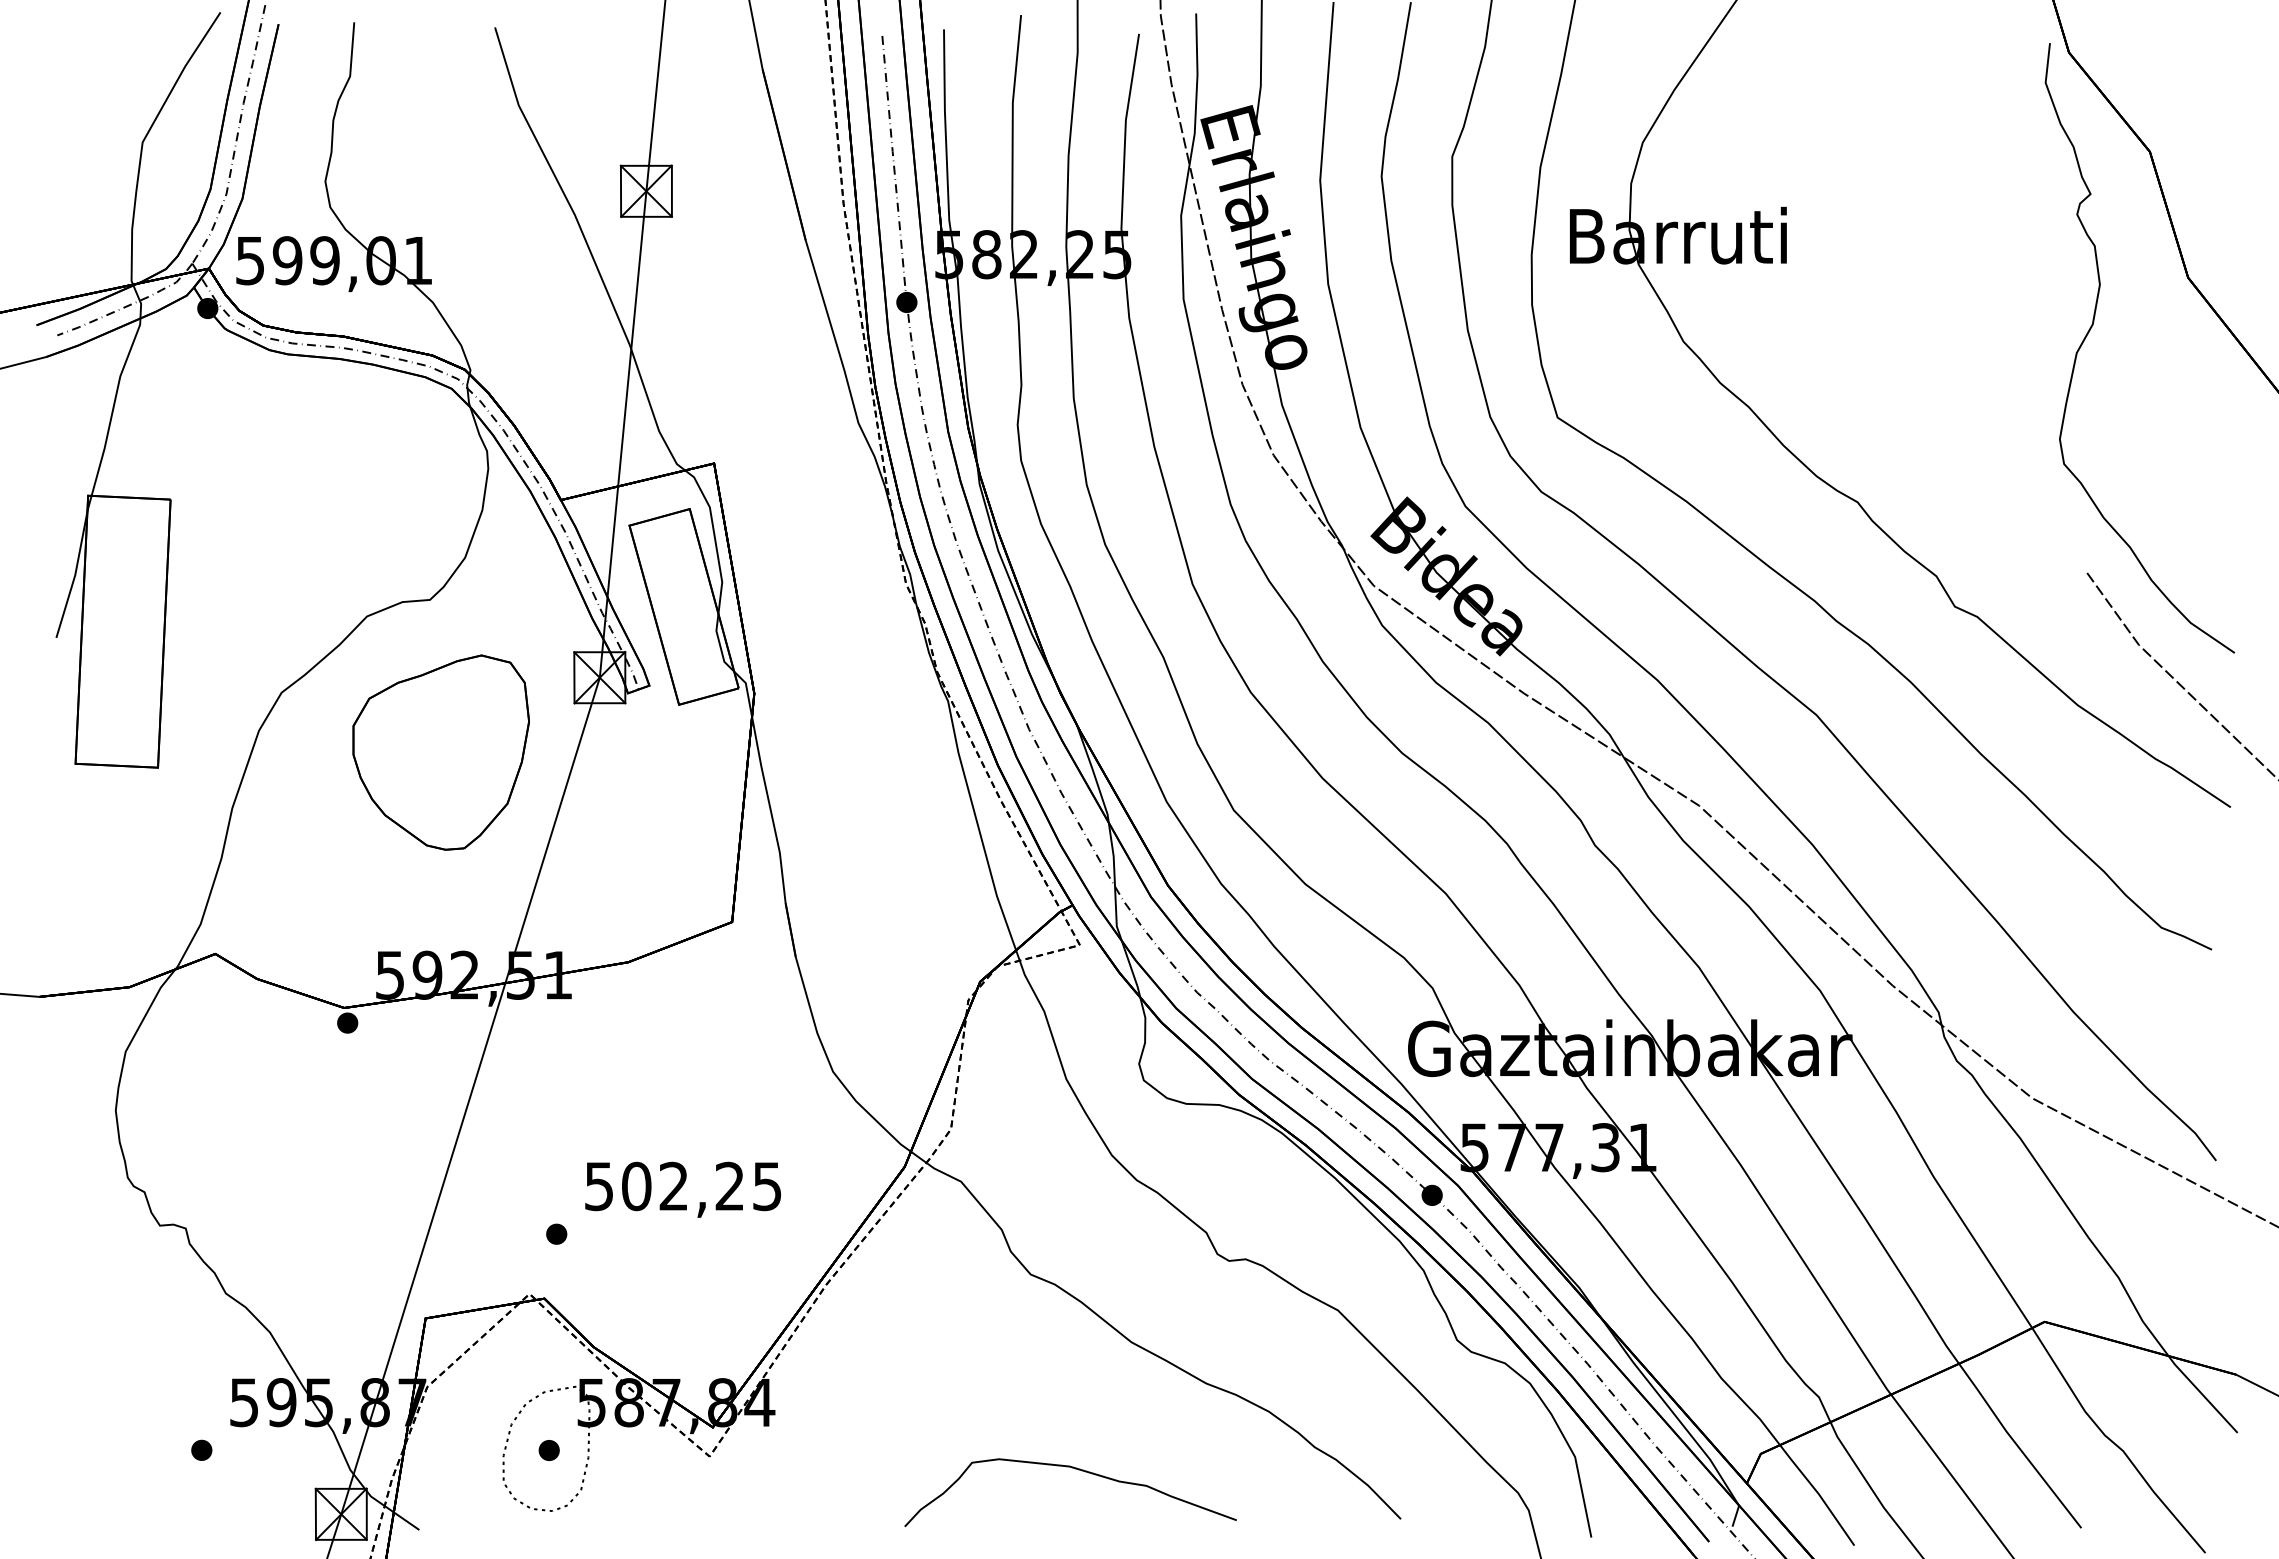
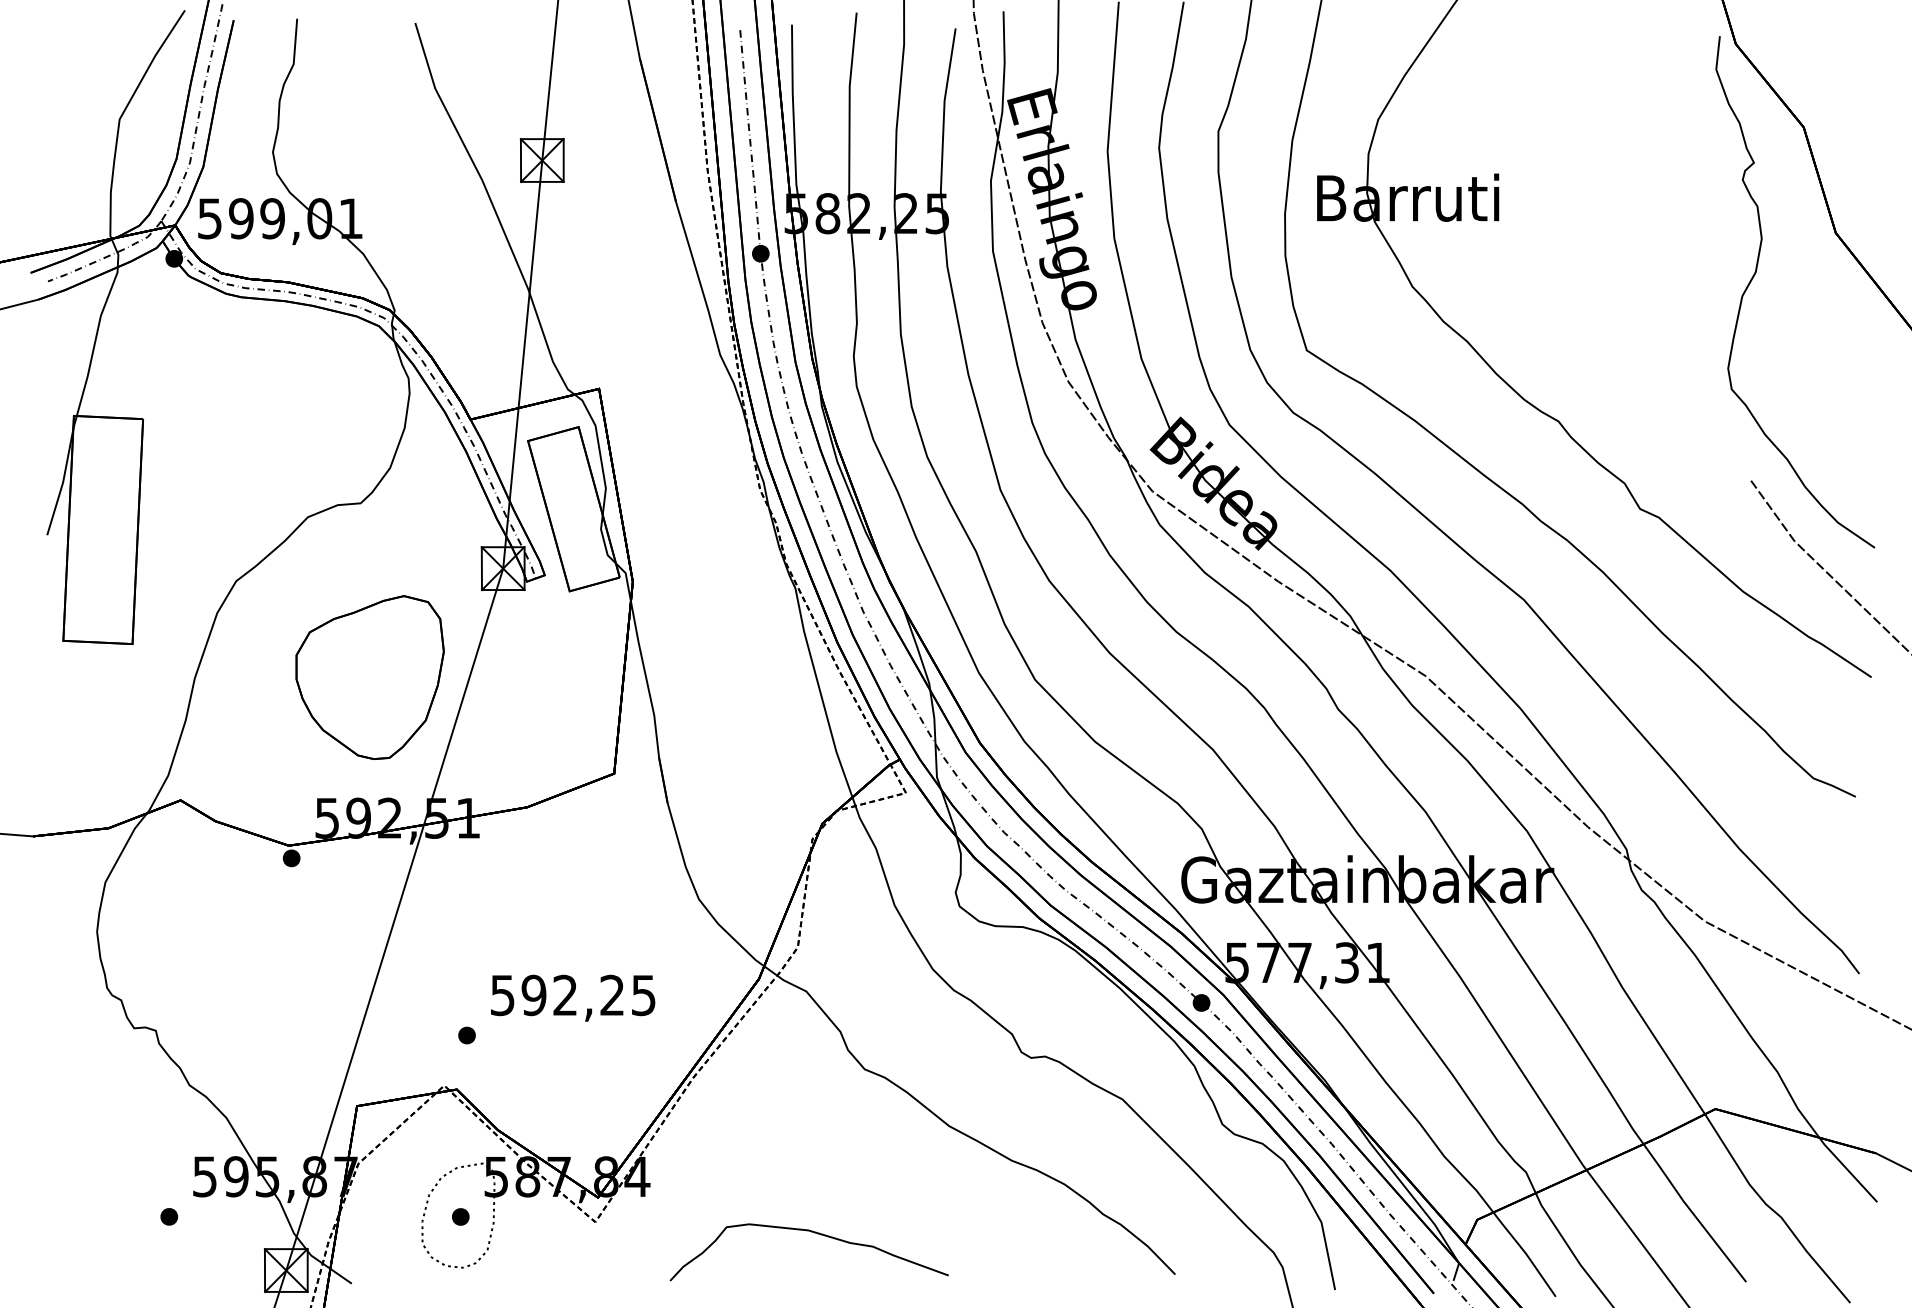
part: (440, 752) -> (369, 677), moved
text: (636, 1186) -> (533, 995), 502,25 -> 592,25
curve: (1078, 1470) -> (815, 1233), moved

